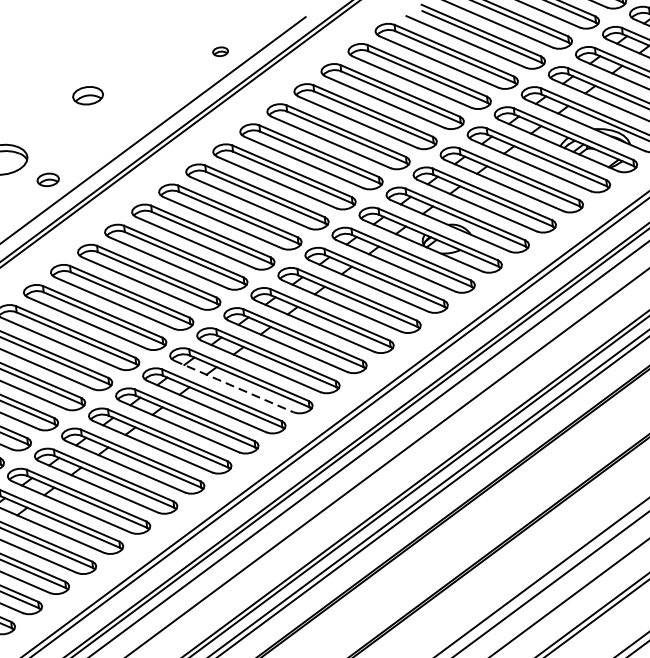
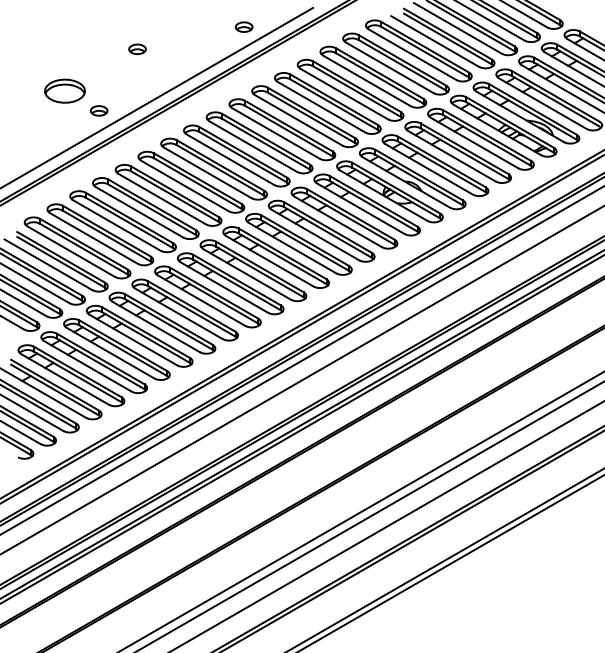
part: (219, 51) -> (243, 26), size x1.43
part: (88, 95) -> (137, 49), size x0.71
line: (234, 386) -> (224, 287), dashed -> solid

